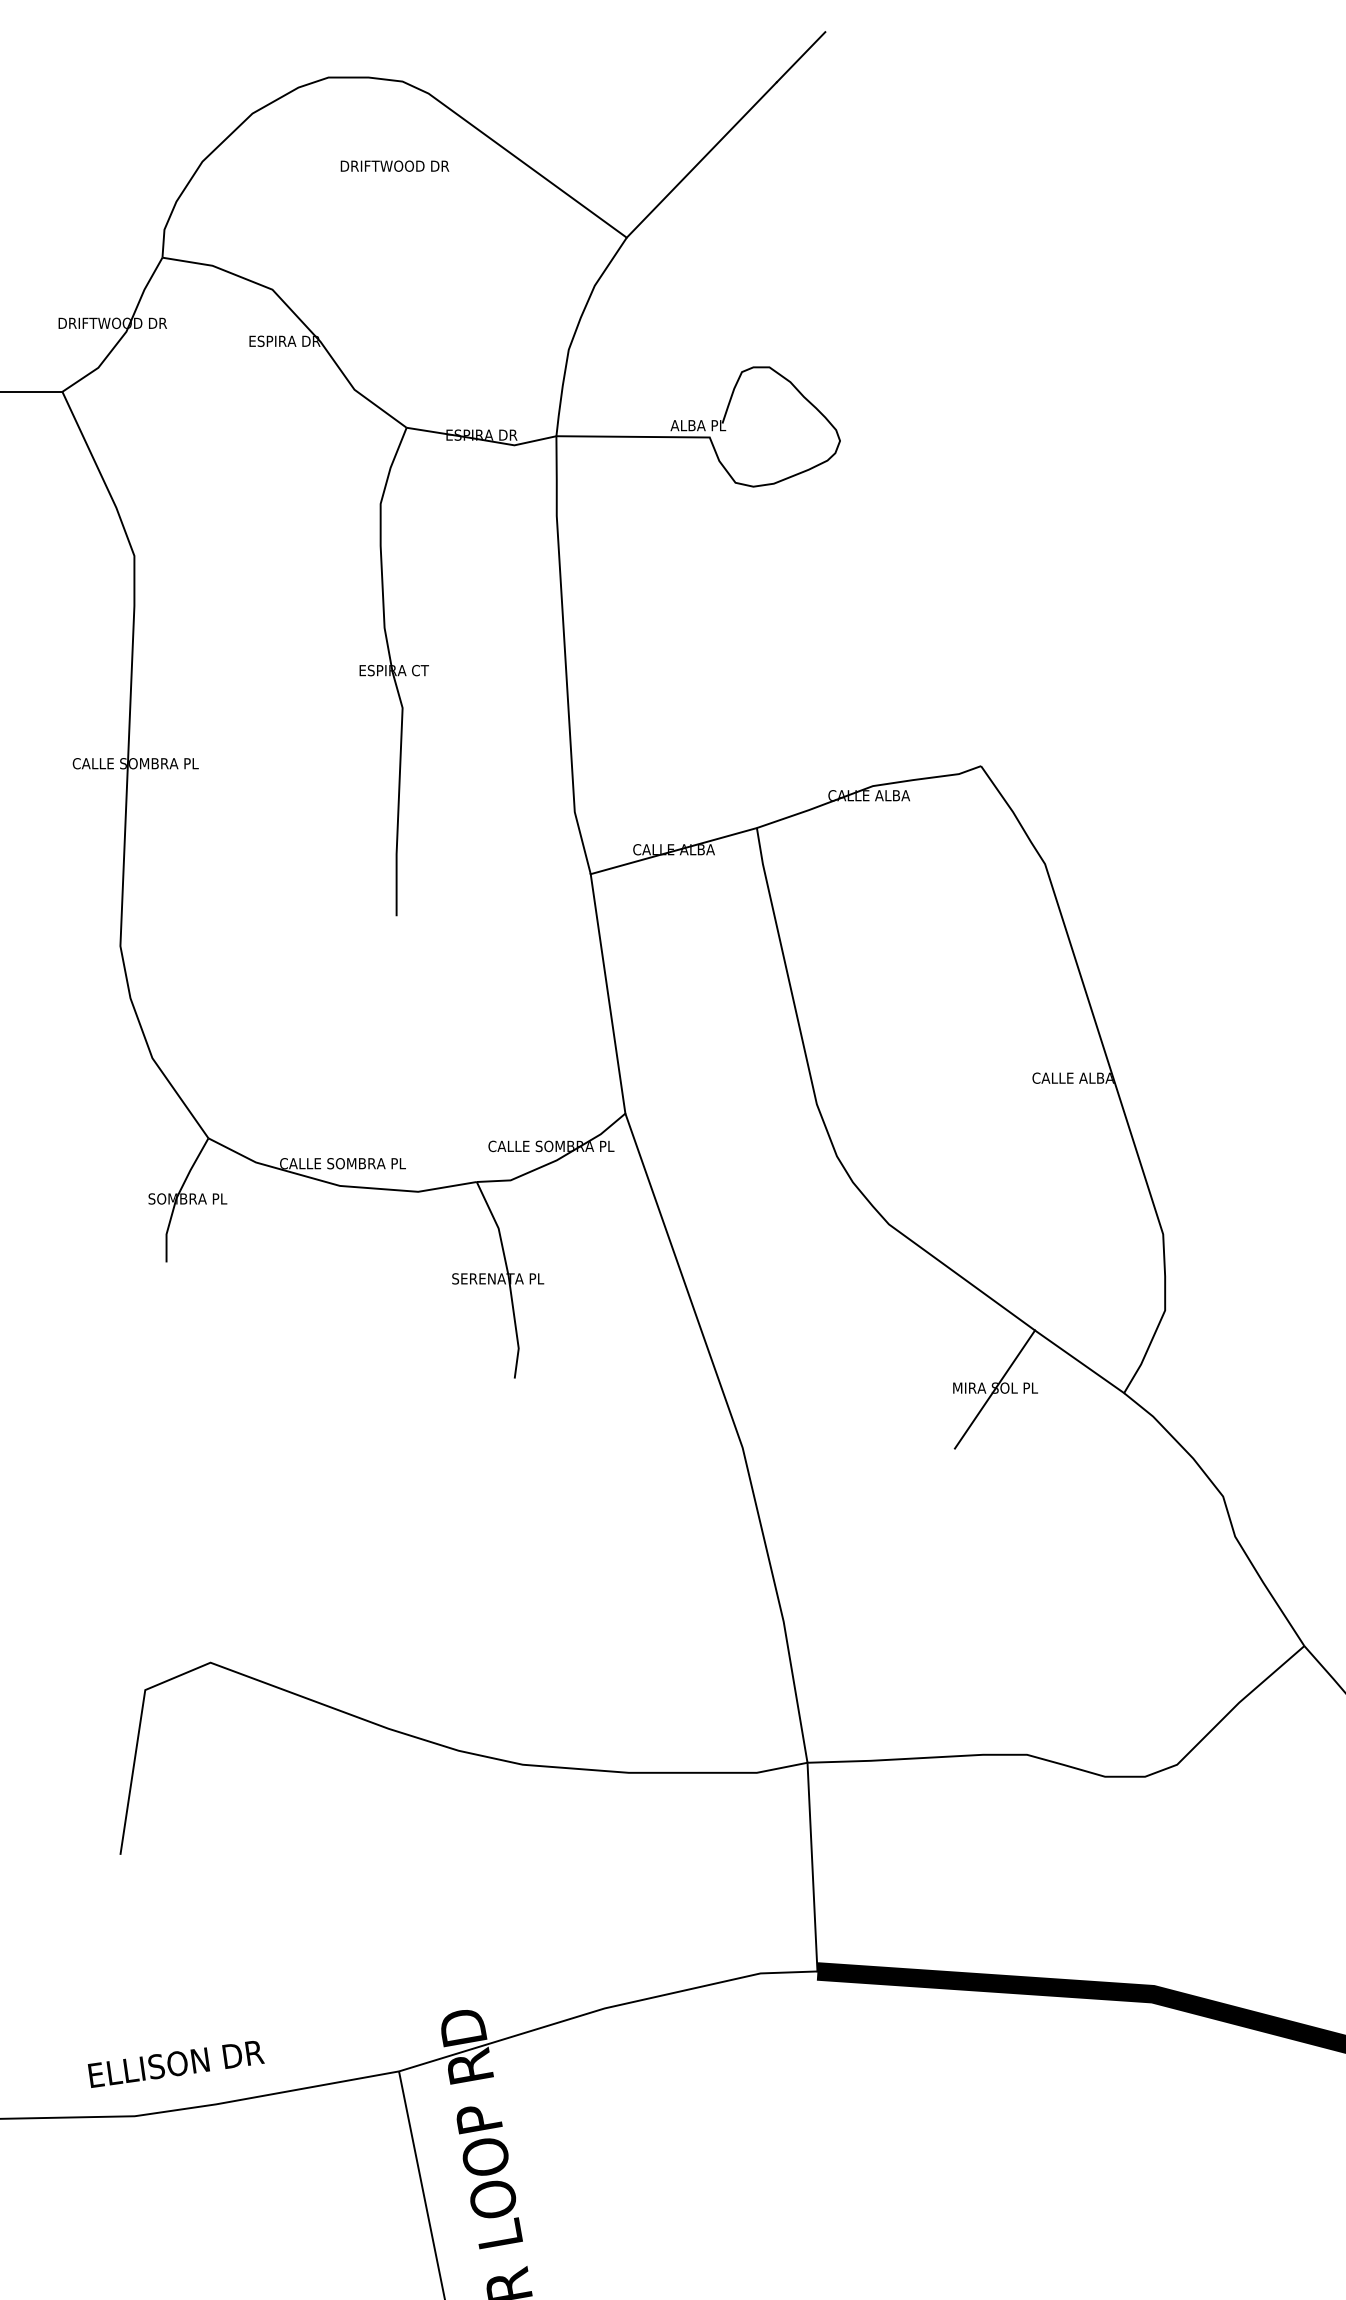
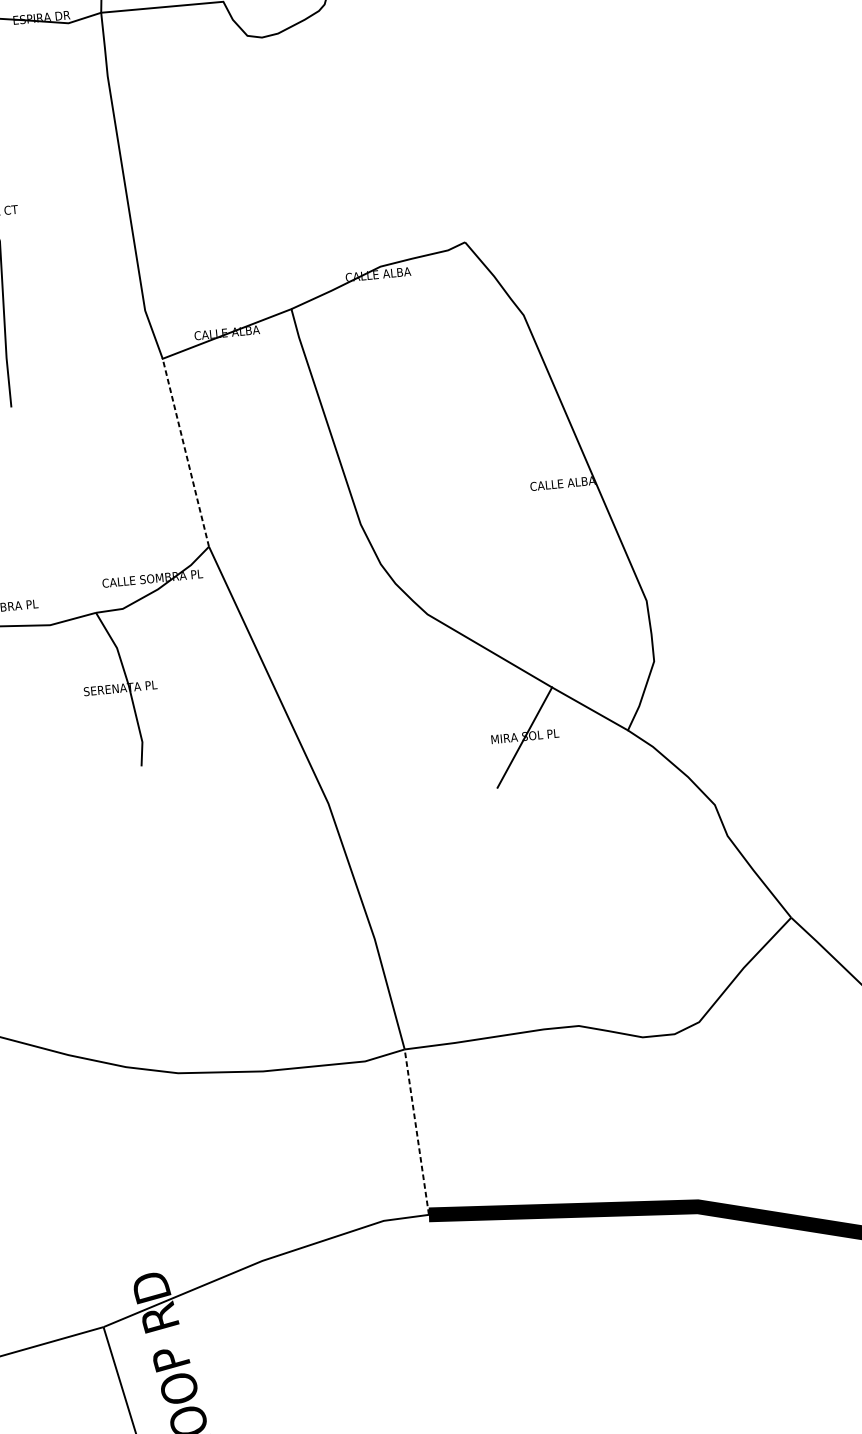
line: (608, 993) -> (186, 452), solid -> dashed
line: (812, 1866) -> (416, 1131), solid -> dashed

